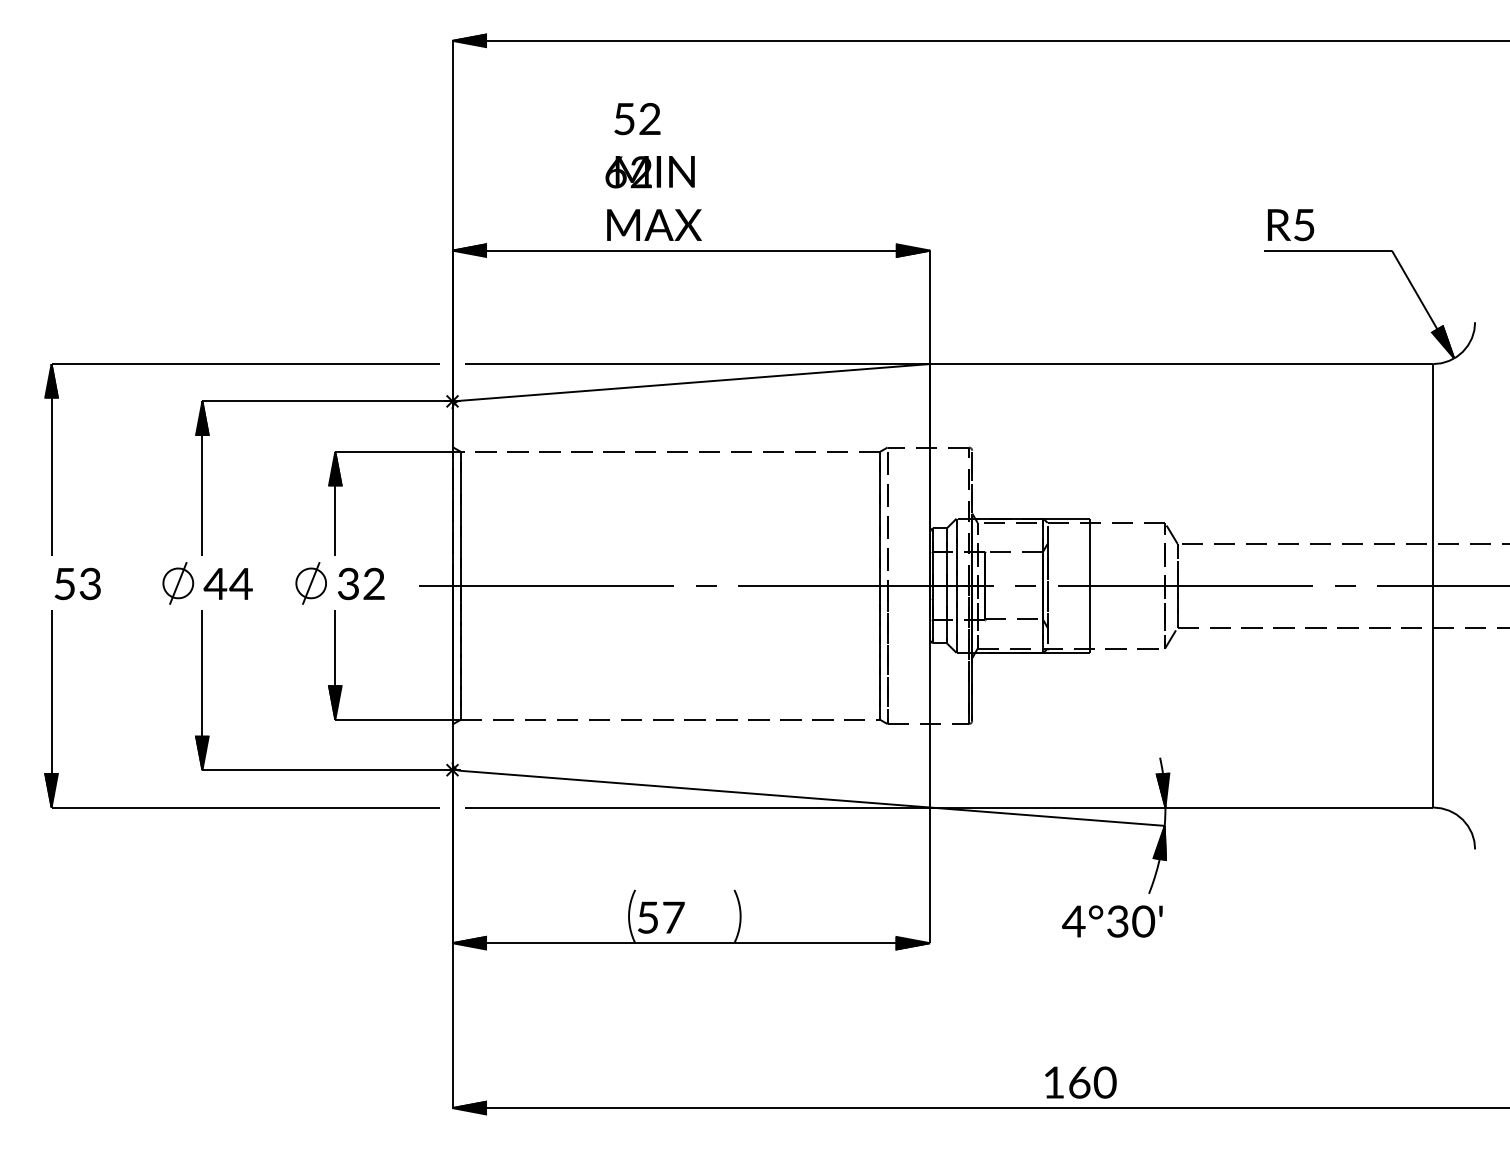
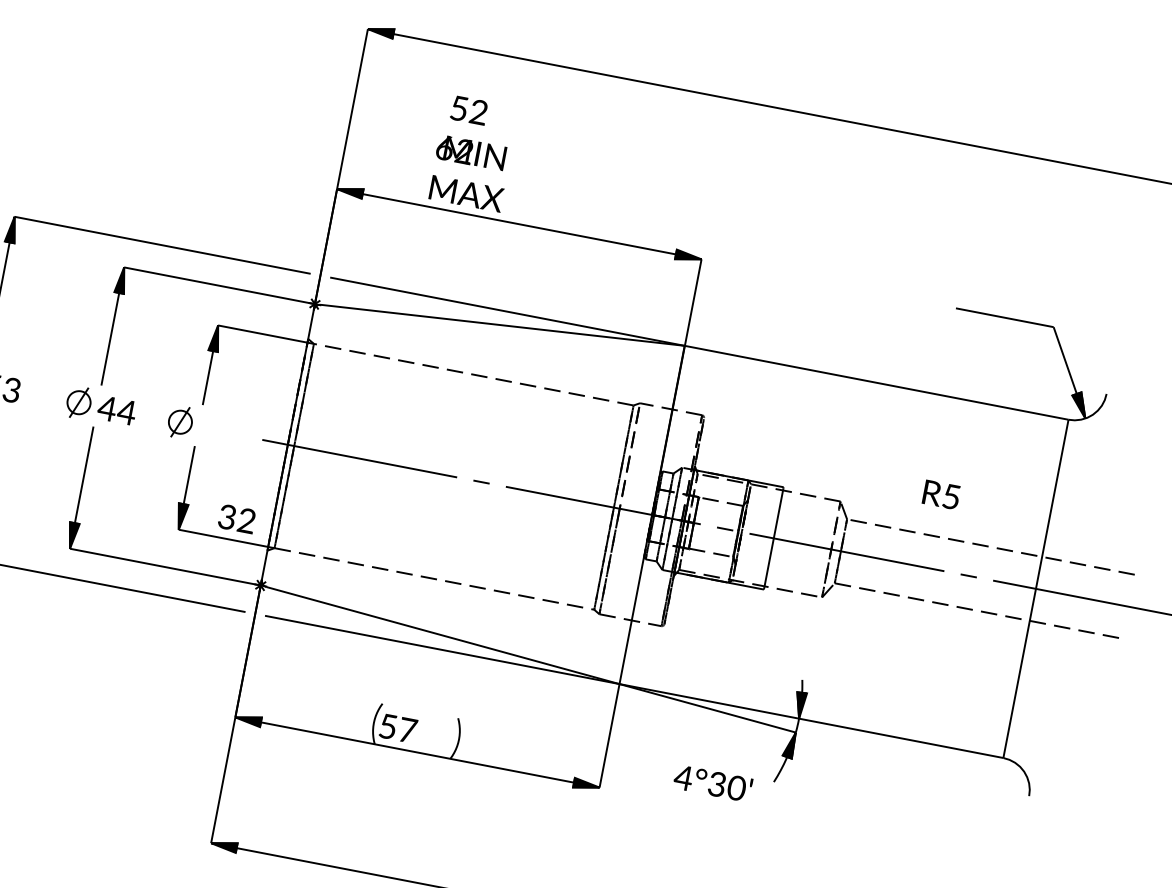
text: (653, 171) -> (473, 152), moved
text: (1291, 225) -> (941, 495), moved
text: (361, 583) -> (237, 518), moved
text: (1111, 921) -> (712, 783), moved

